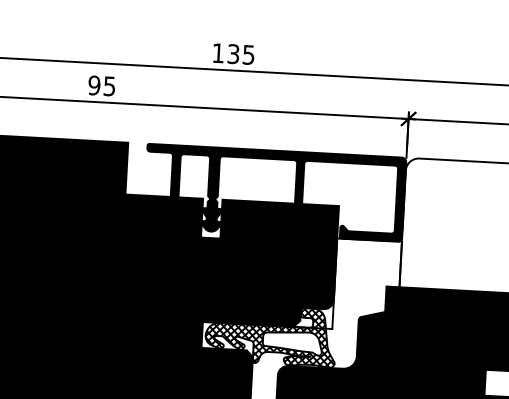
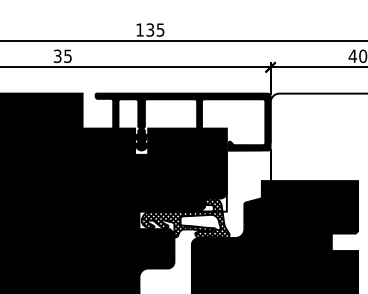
text: (94, 84) -> (57, 55), 95 -> 35

